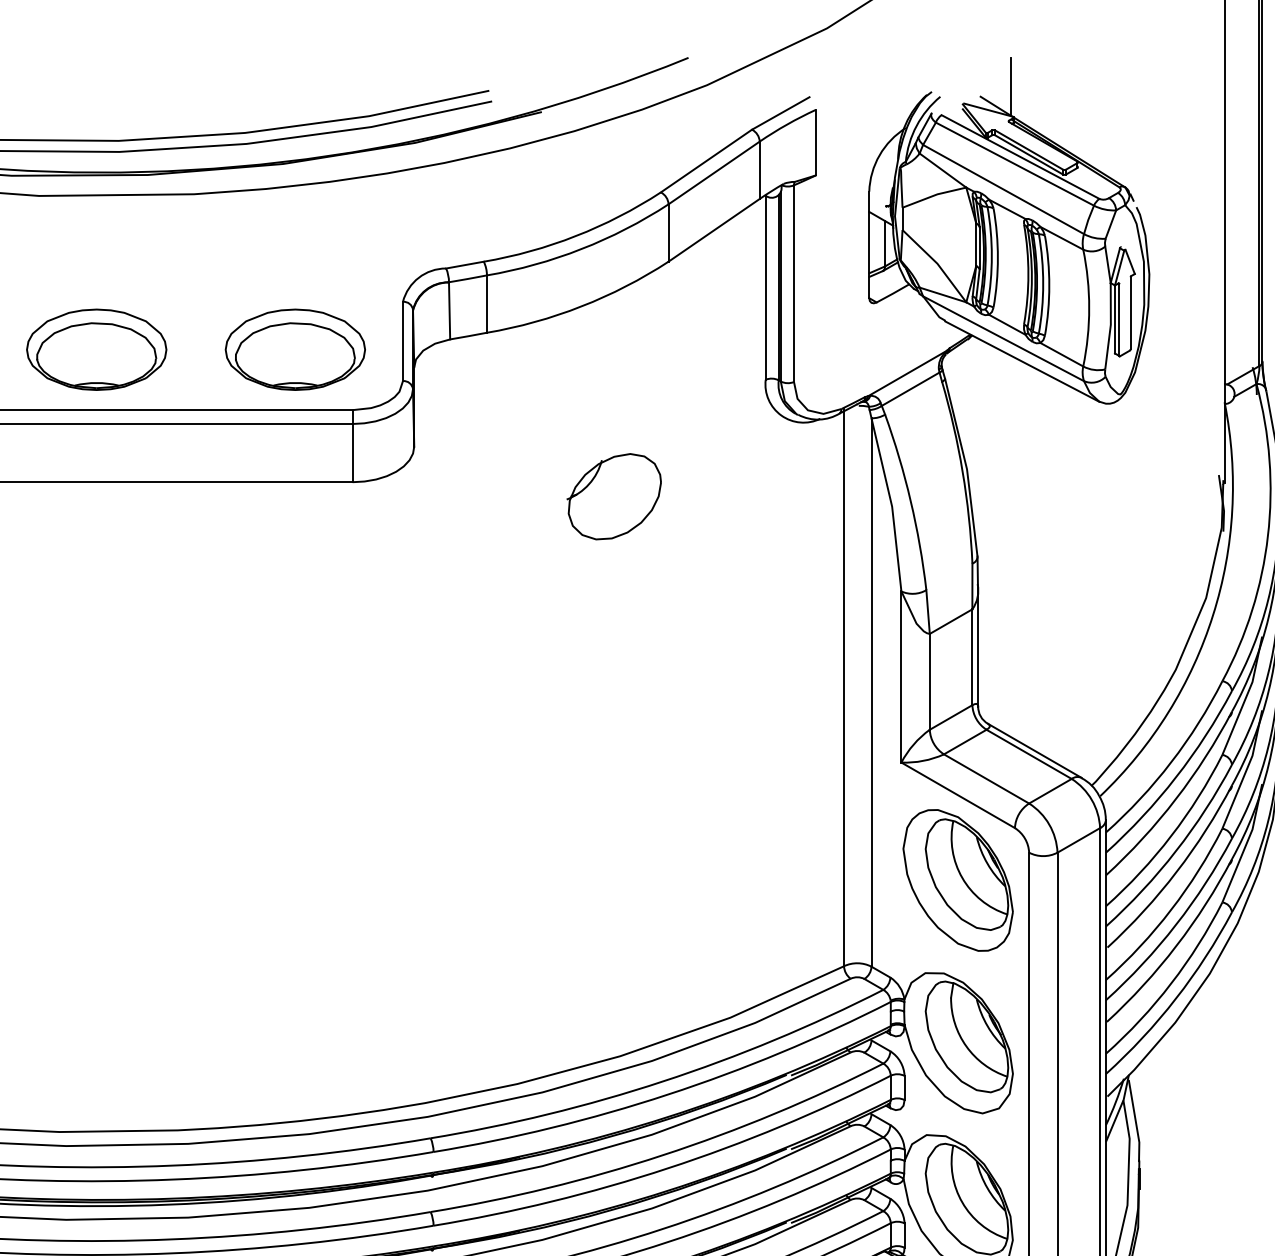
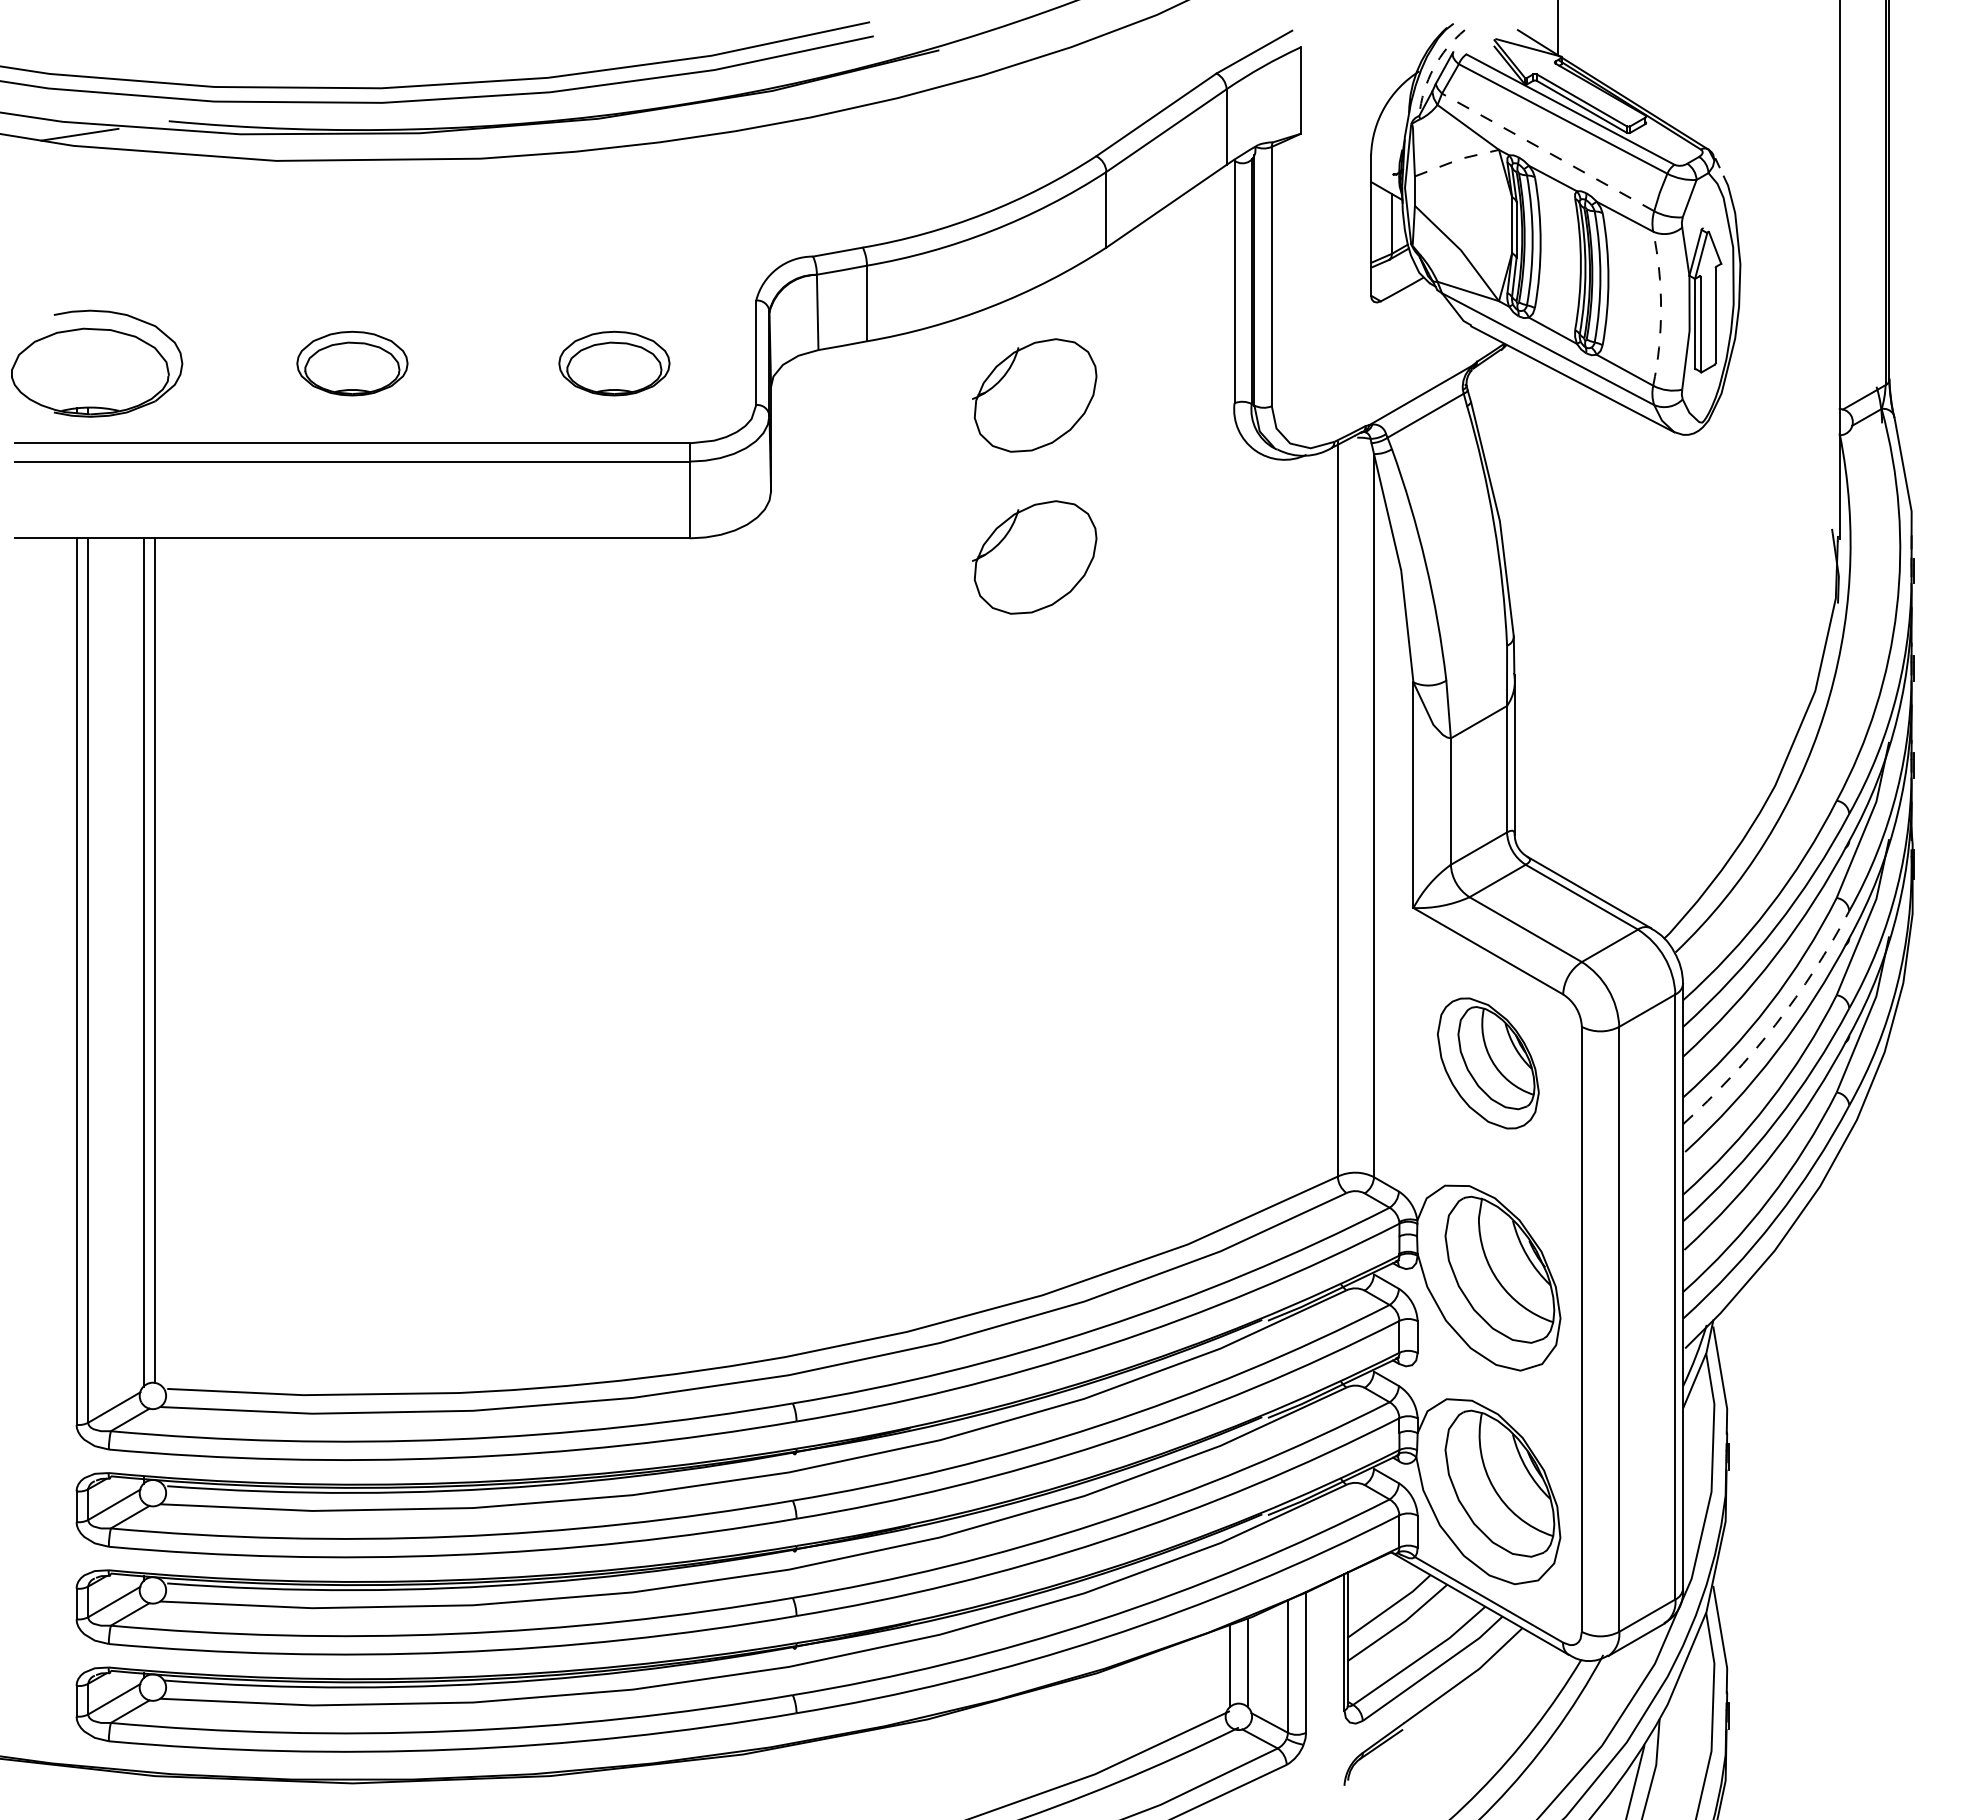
arc: (916, 125) -> (1433, 68), solid -> dashed
line: (1003, 189) -> (1547, 152), solid -> dashed
line: (934, 195) -> (1457, 160), solid -> dashed
arc: (1089, 307) -> (1661, 308), solid -> dashed
part: (96, 349) -> (352, 363), size x0.6
part: (295, 349) -> (614, 363), size x0.6
part: (614, 373) -> (1034, 395), added
arc: (1175, 850) -> (1775, 1024), solid -> dashed
part: (958, 880) -> (1488, 1063), size x0.7

